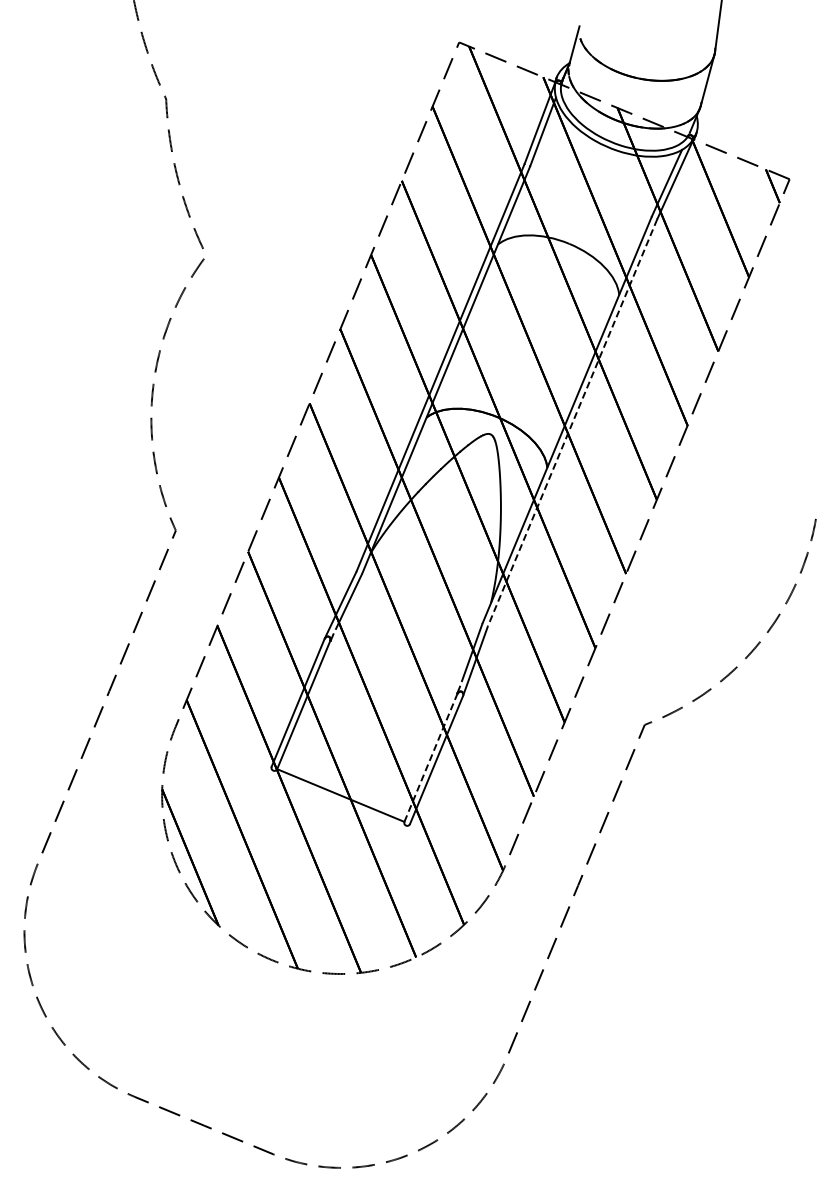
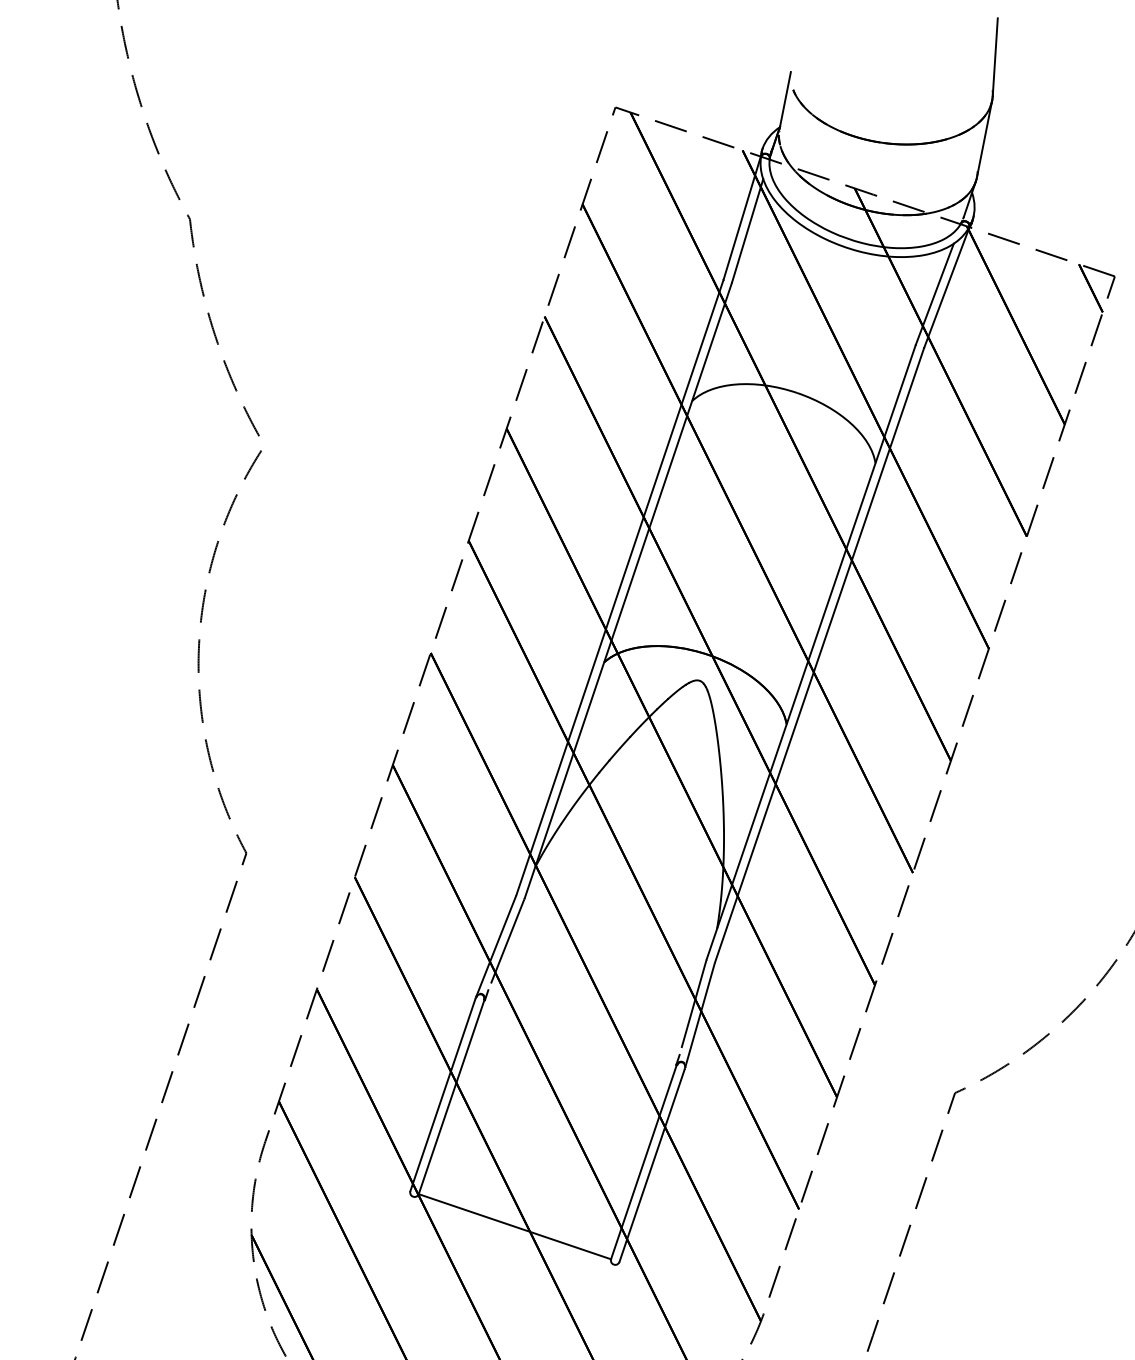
line: (572, 423) -> (819, 656), dashed -> solid
line: (431, 757) -> (644, 1161), dashed -> solid

